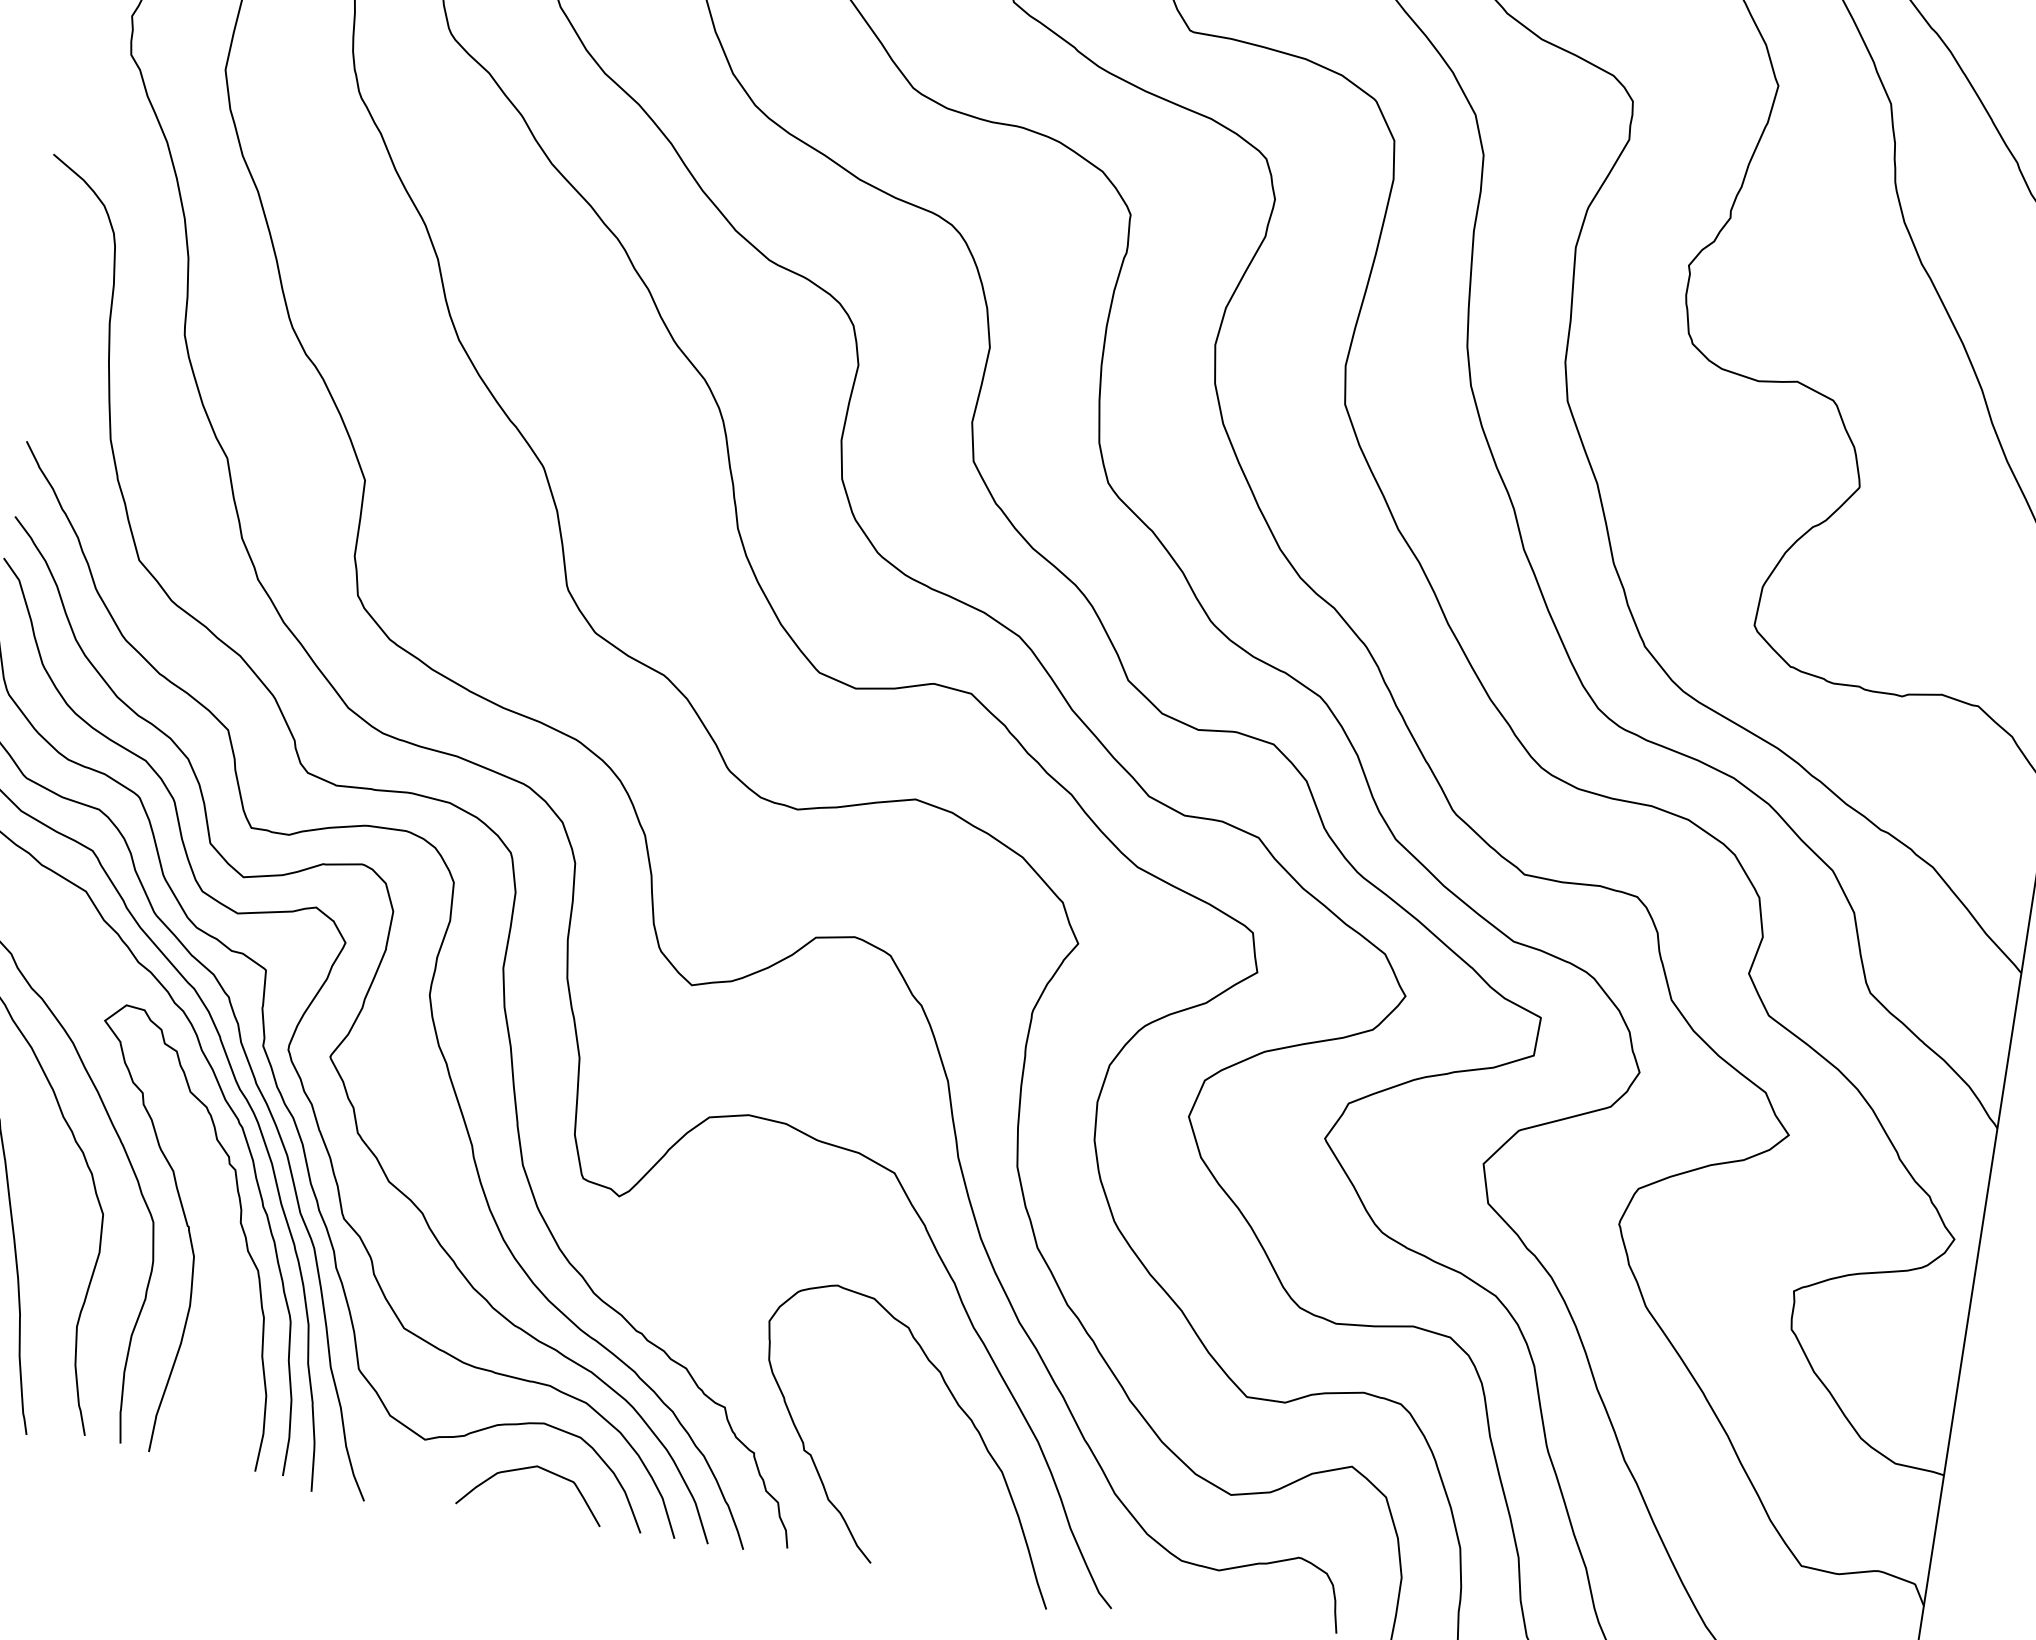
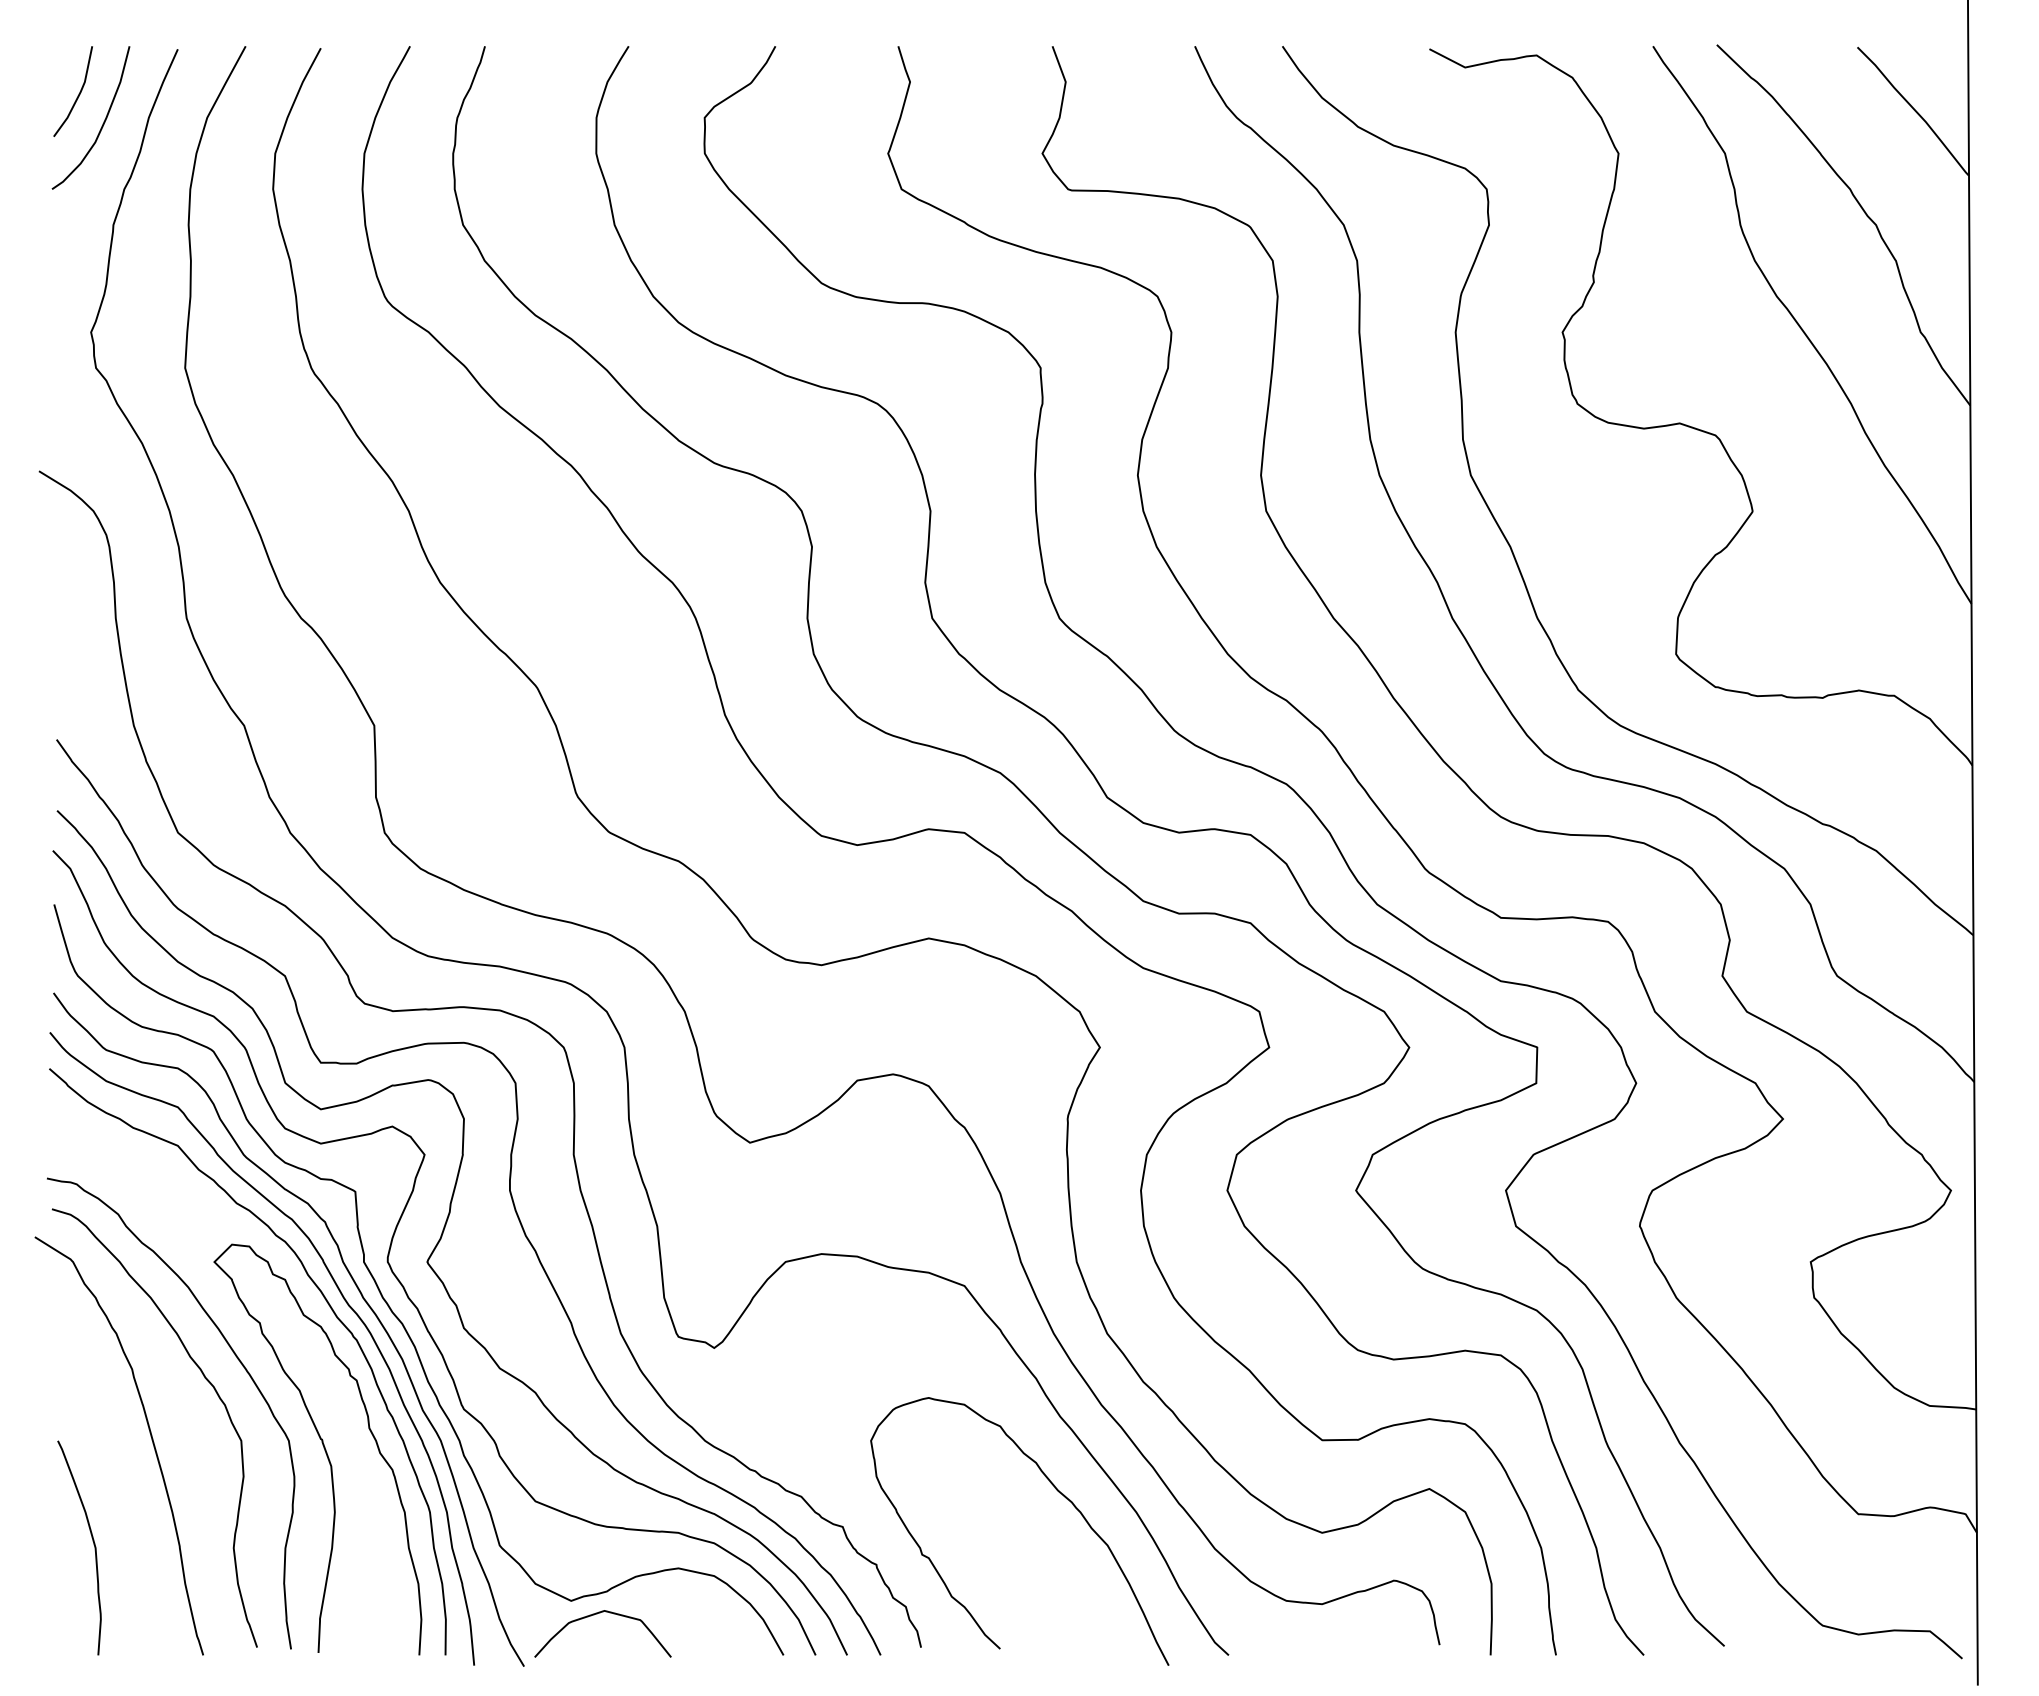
curve: (529, 1468) -> (597, 1614), moved

